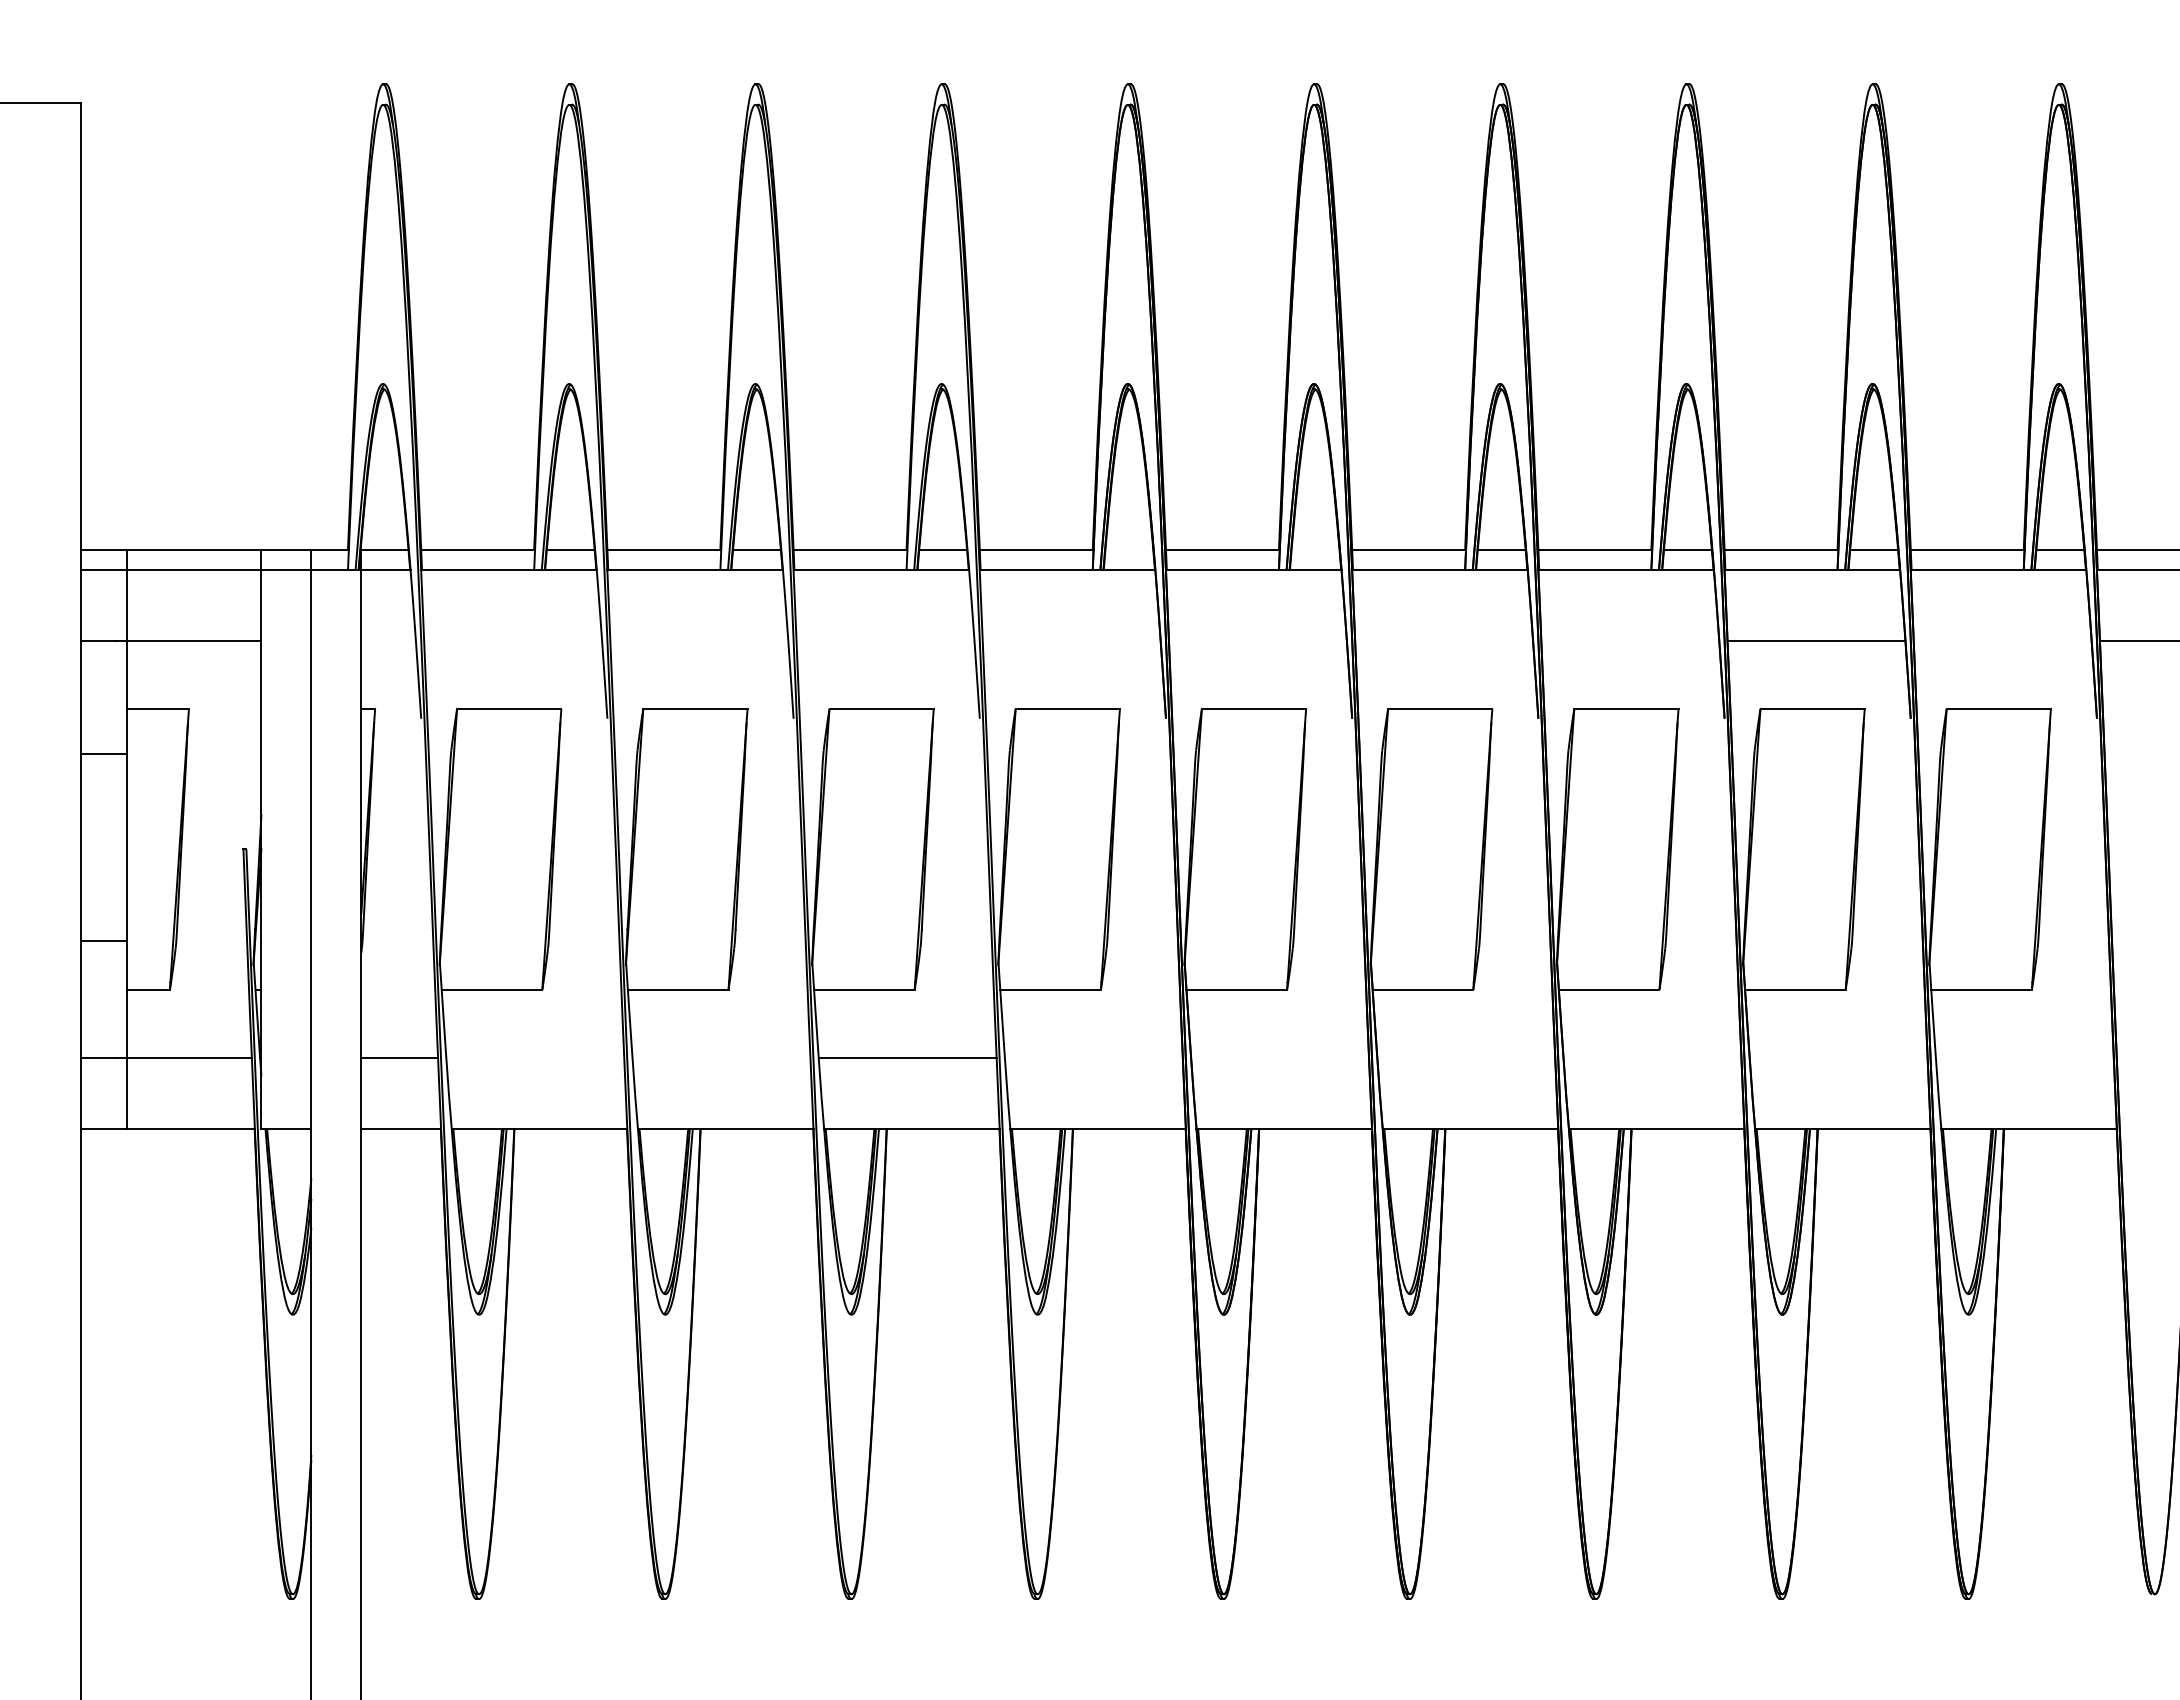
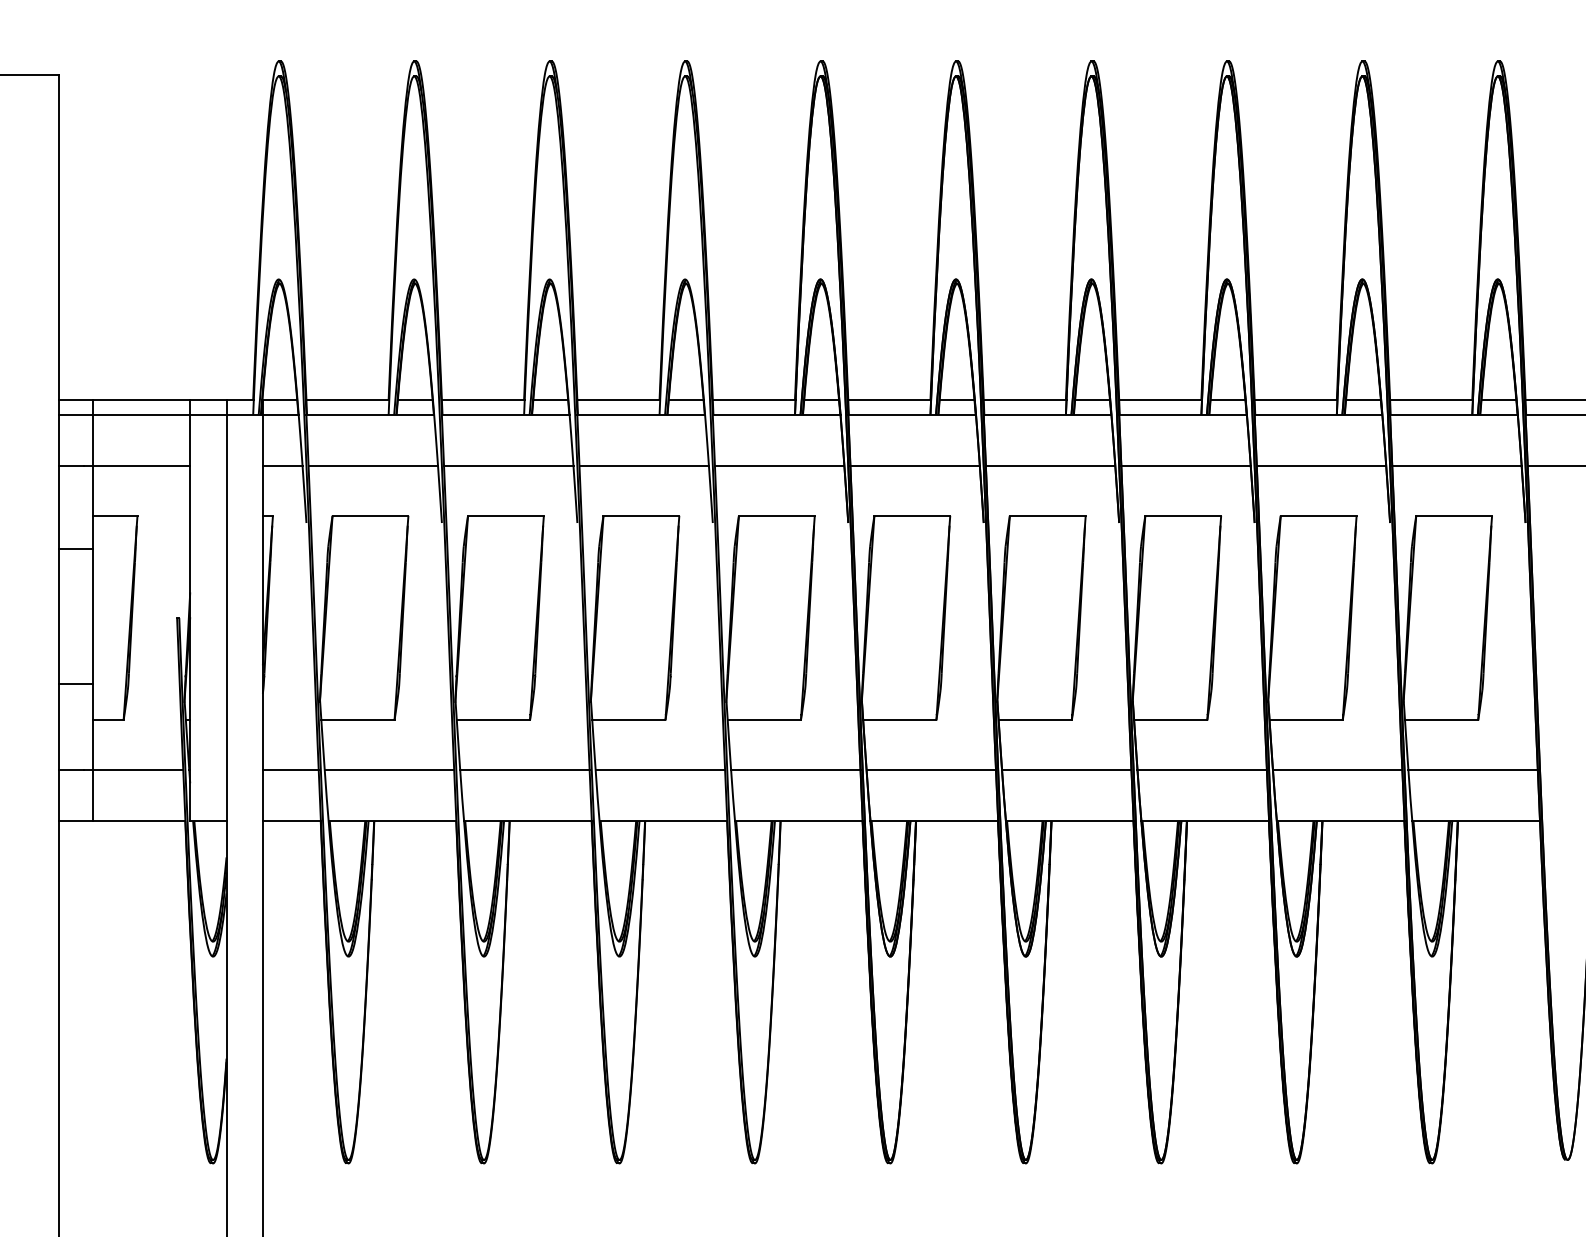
line: (1129, 549) -> (821, 399), added
line: (1315, 549) -> (957, 399), added
line: (388, 640) -> (282, 466), added
line: (513, 640) -> (373, 466), added
line: (699, 640) -> (508, 466), added
line: (885, 640) -> (644, 466), added
line: (1071, 640) -> (779, 466), added
line: (1257, 640) -> (914, 466), added
line: (1444, 640) -> (1050, 466), added
line: (1630, 640) -> (1186, 466), added
line: (2002, 640) -> (1456, 466), added
line: (535, 1058) -> (389, 770), added
line: (721, 1058) -> (524, 770), added
line: (1093, 1058) -> (795, 770), added
line: (1280, 1058) -> (931, 770), added
line: (1466, 1058) -> (1066, 770), added
line: (1652, 1058) -> (1202, 770), added
line: (1838, 1058) -> (1337, 770), added
line: (2024, 1058) -> (1472, 770), added

